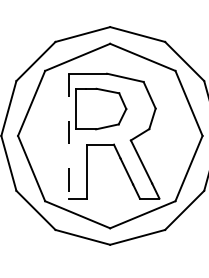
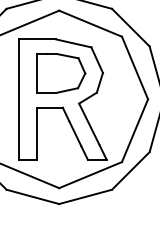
part: (101, 108) -> (61, 72), moved
line: (68, 136) -> (19, 99), dashed -> solid

